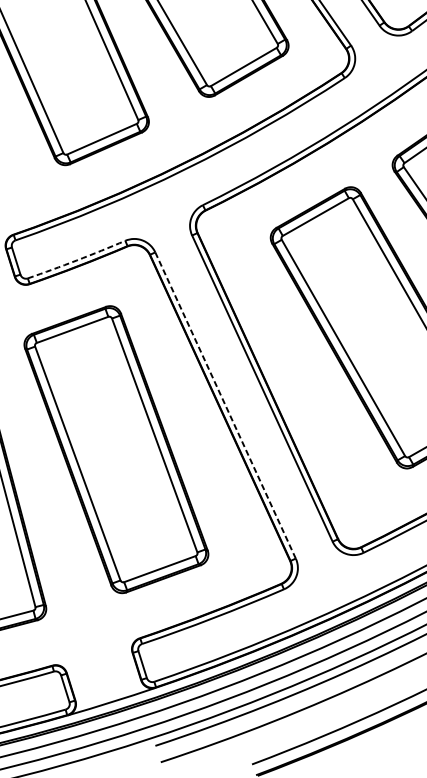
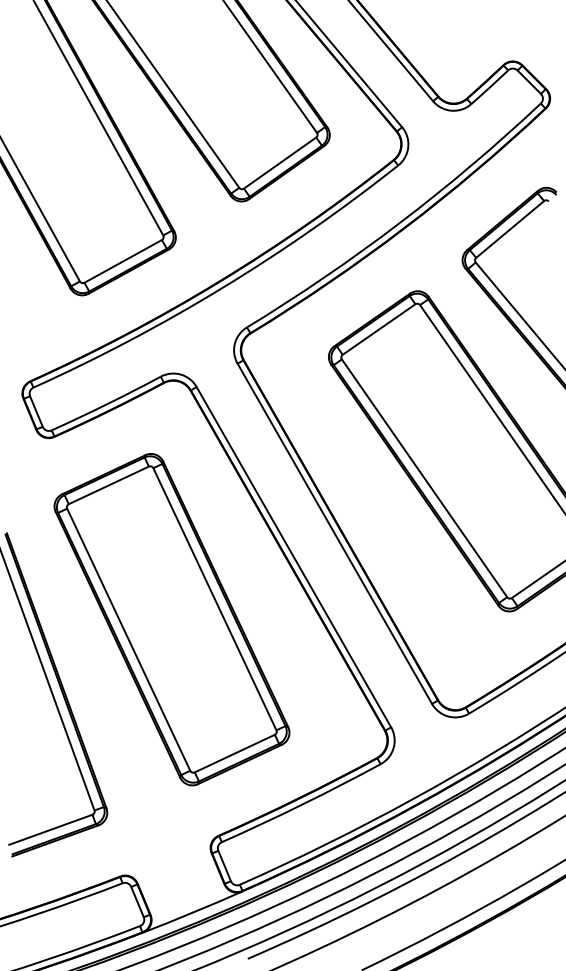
arc: (76, 260) -> (106, 404), dashed -> solid
line: (225, 405) -> (293, 557), dashed -> solid

